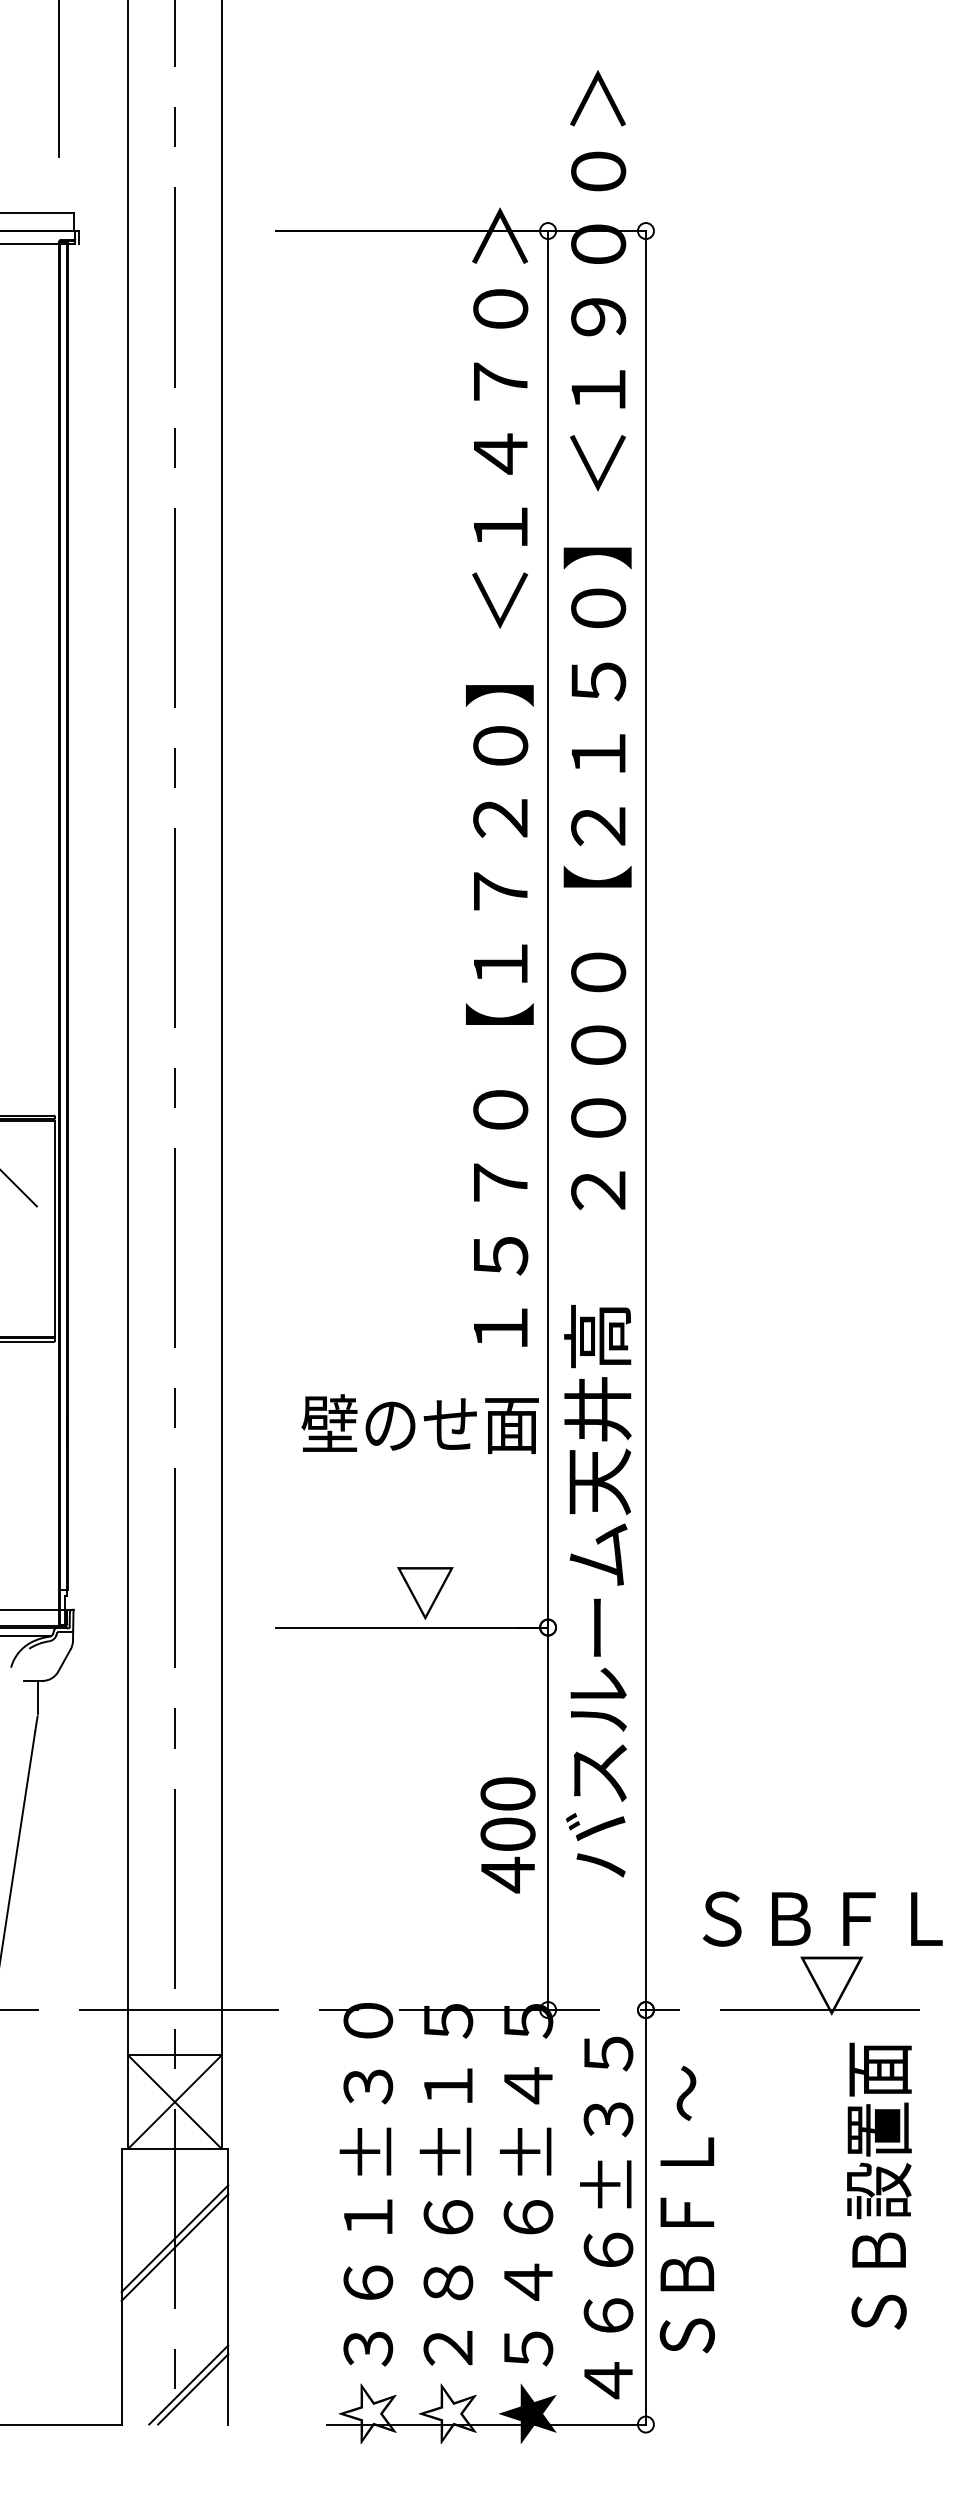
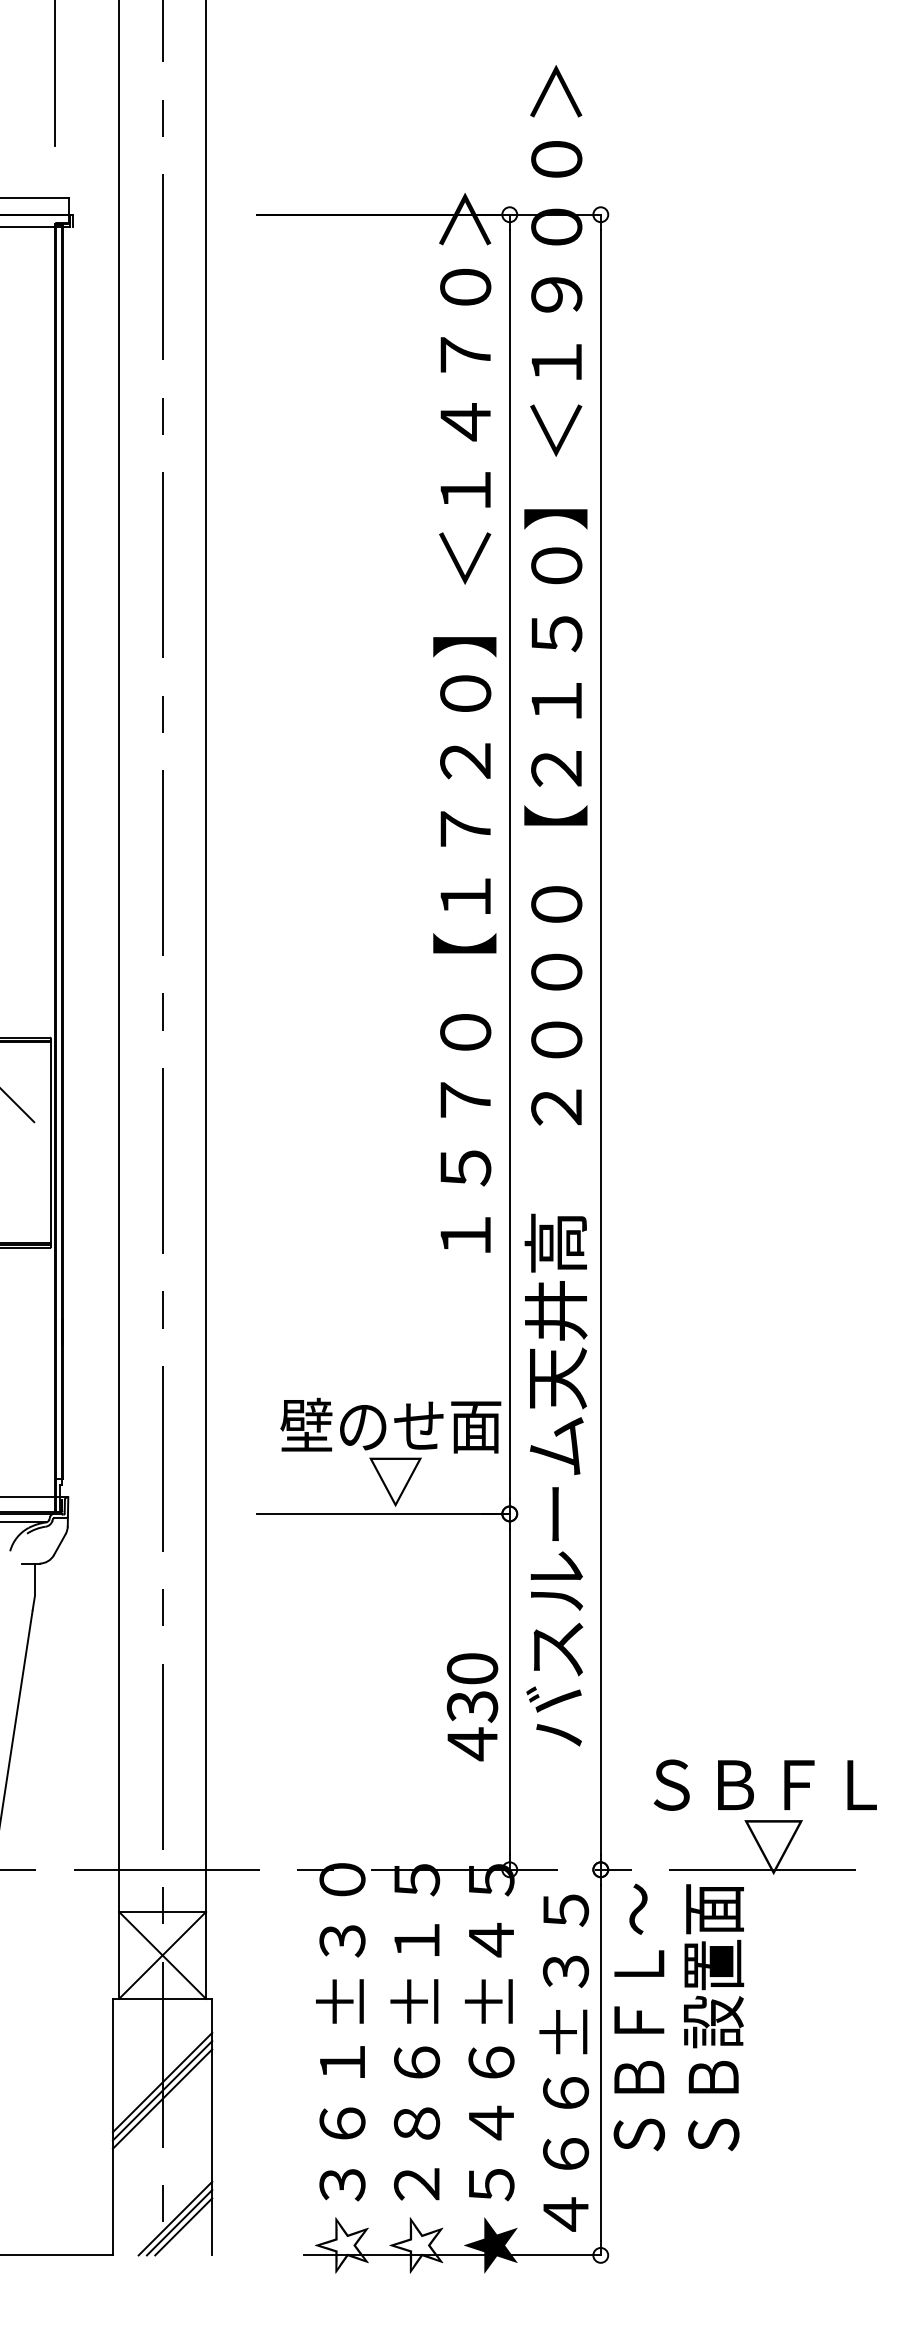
text: (419, 1423) -> (390, 1425), moved
text: (508, 1834) -> (472, 1706), 400 -> 430
text: (879, 2186) -> (714, 2017), moved
text: (686, 2209) -> (638, 2017), moved
line: (174, 2255) -> (162, 2098), added
line: (197, 2393) -> (183, 2226), added

